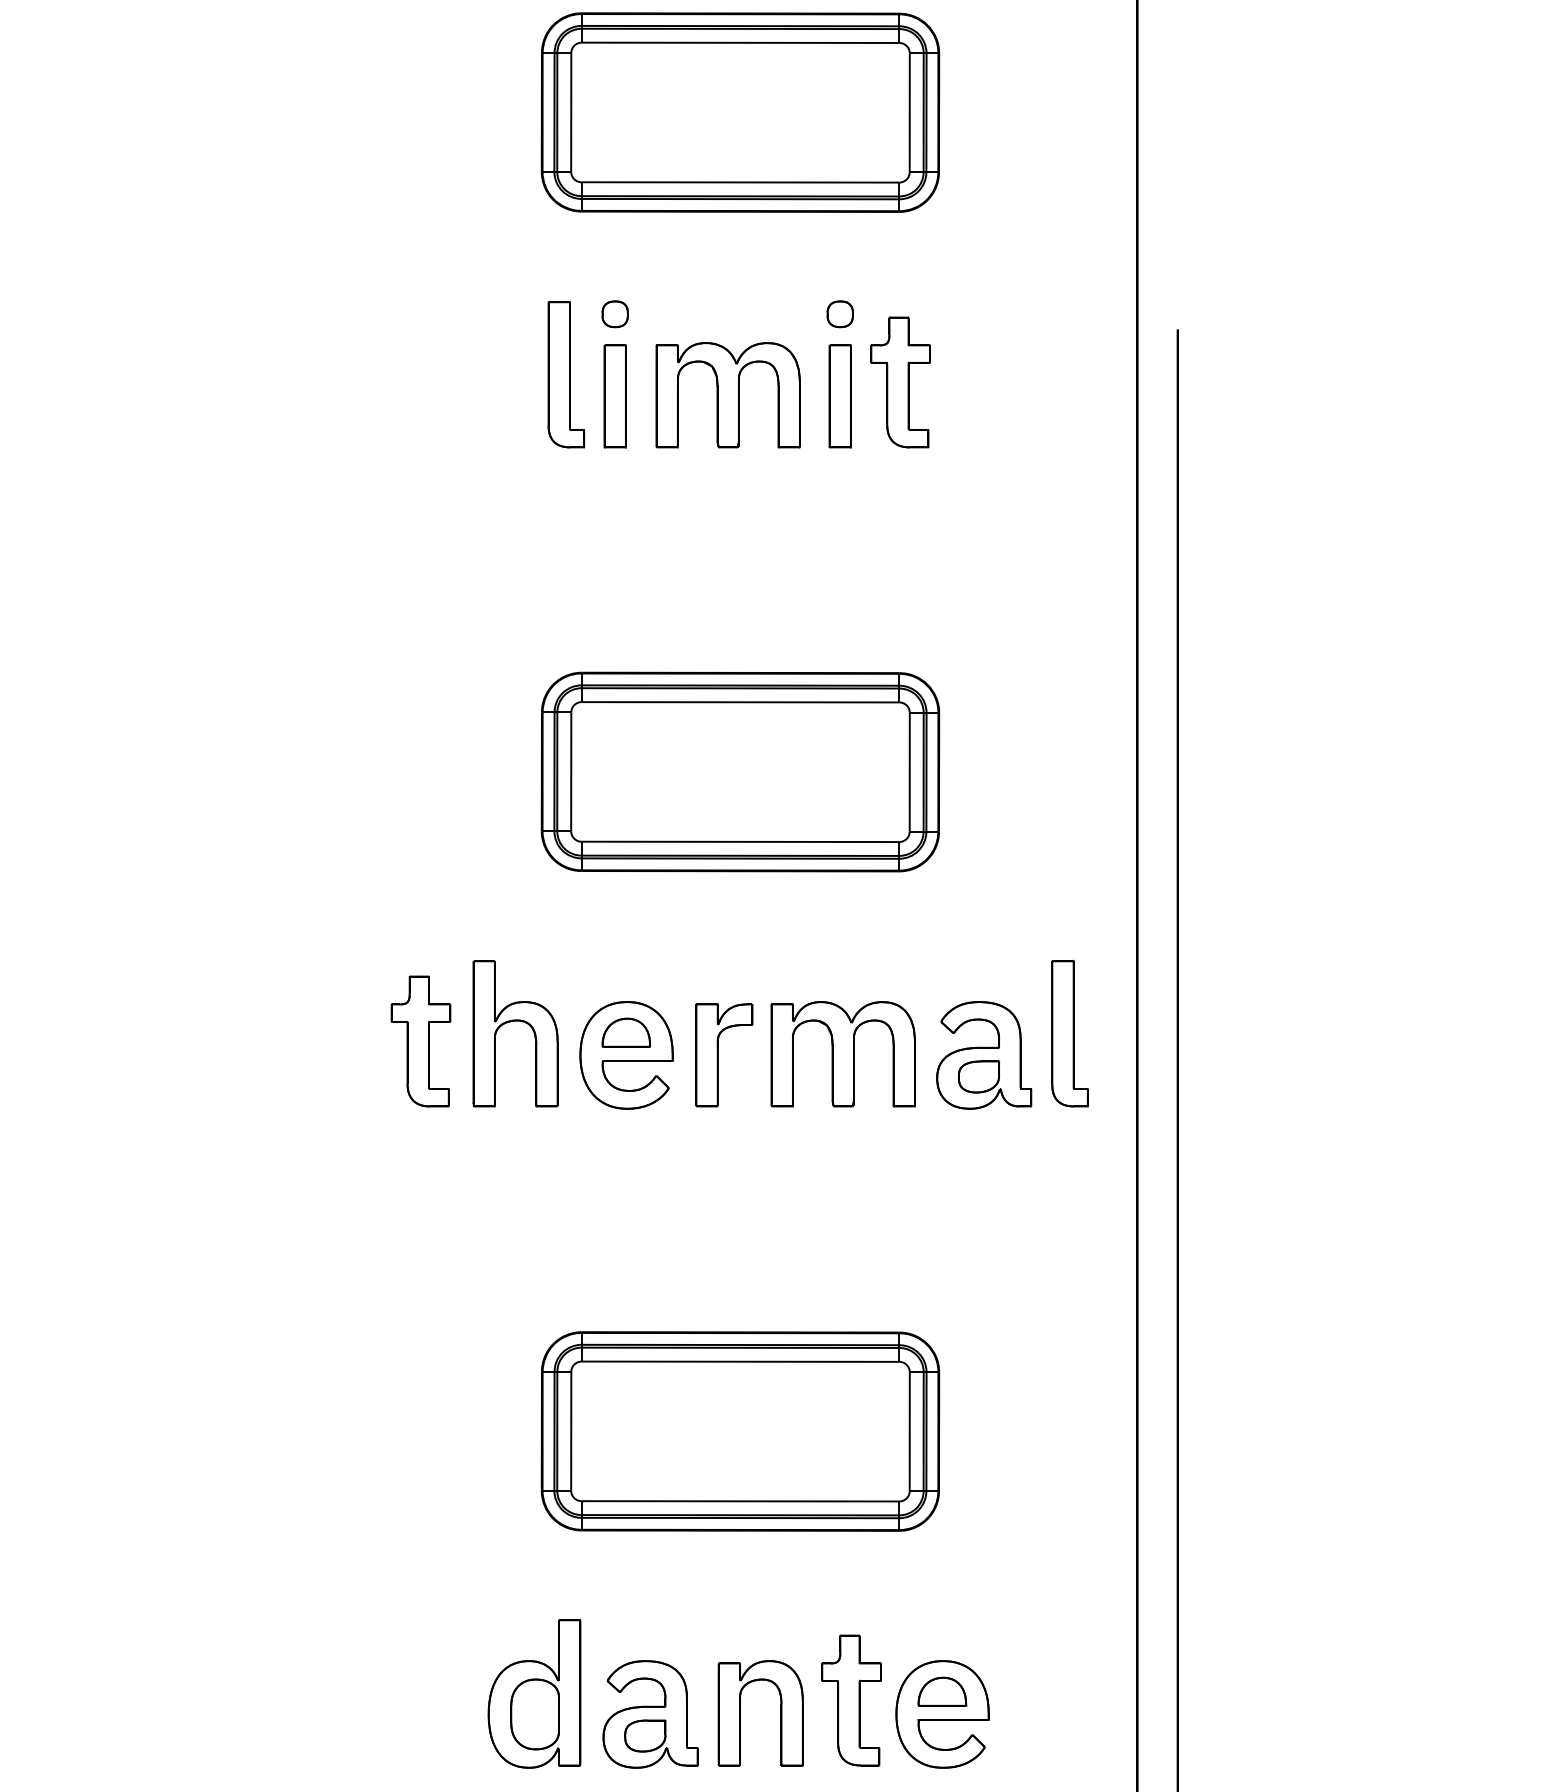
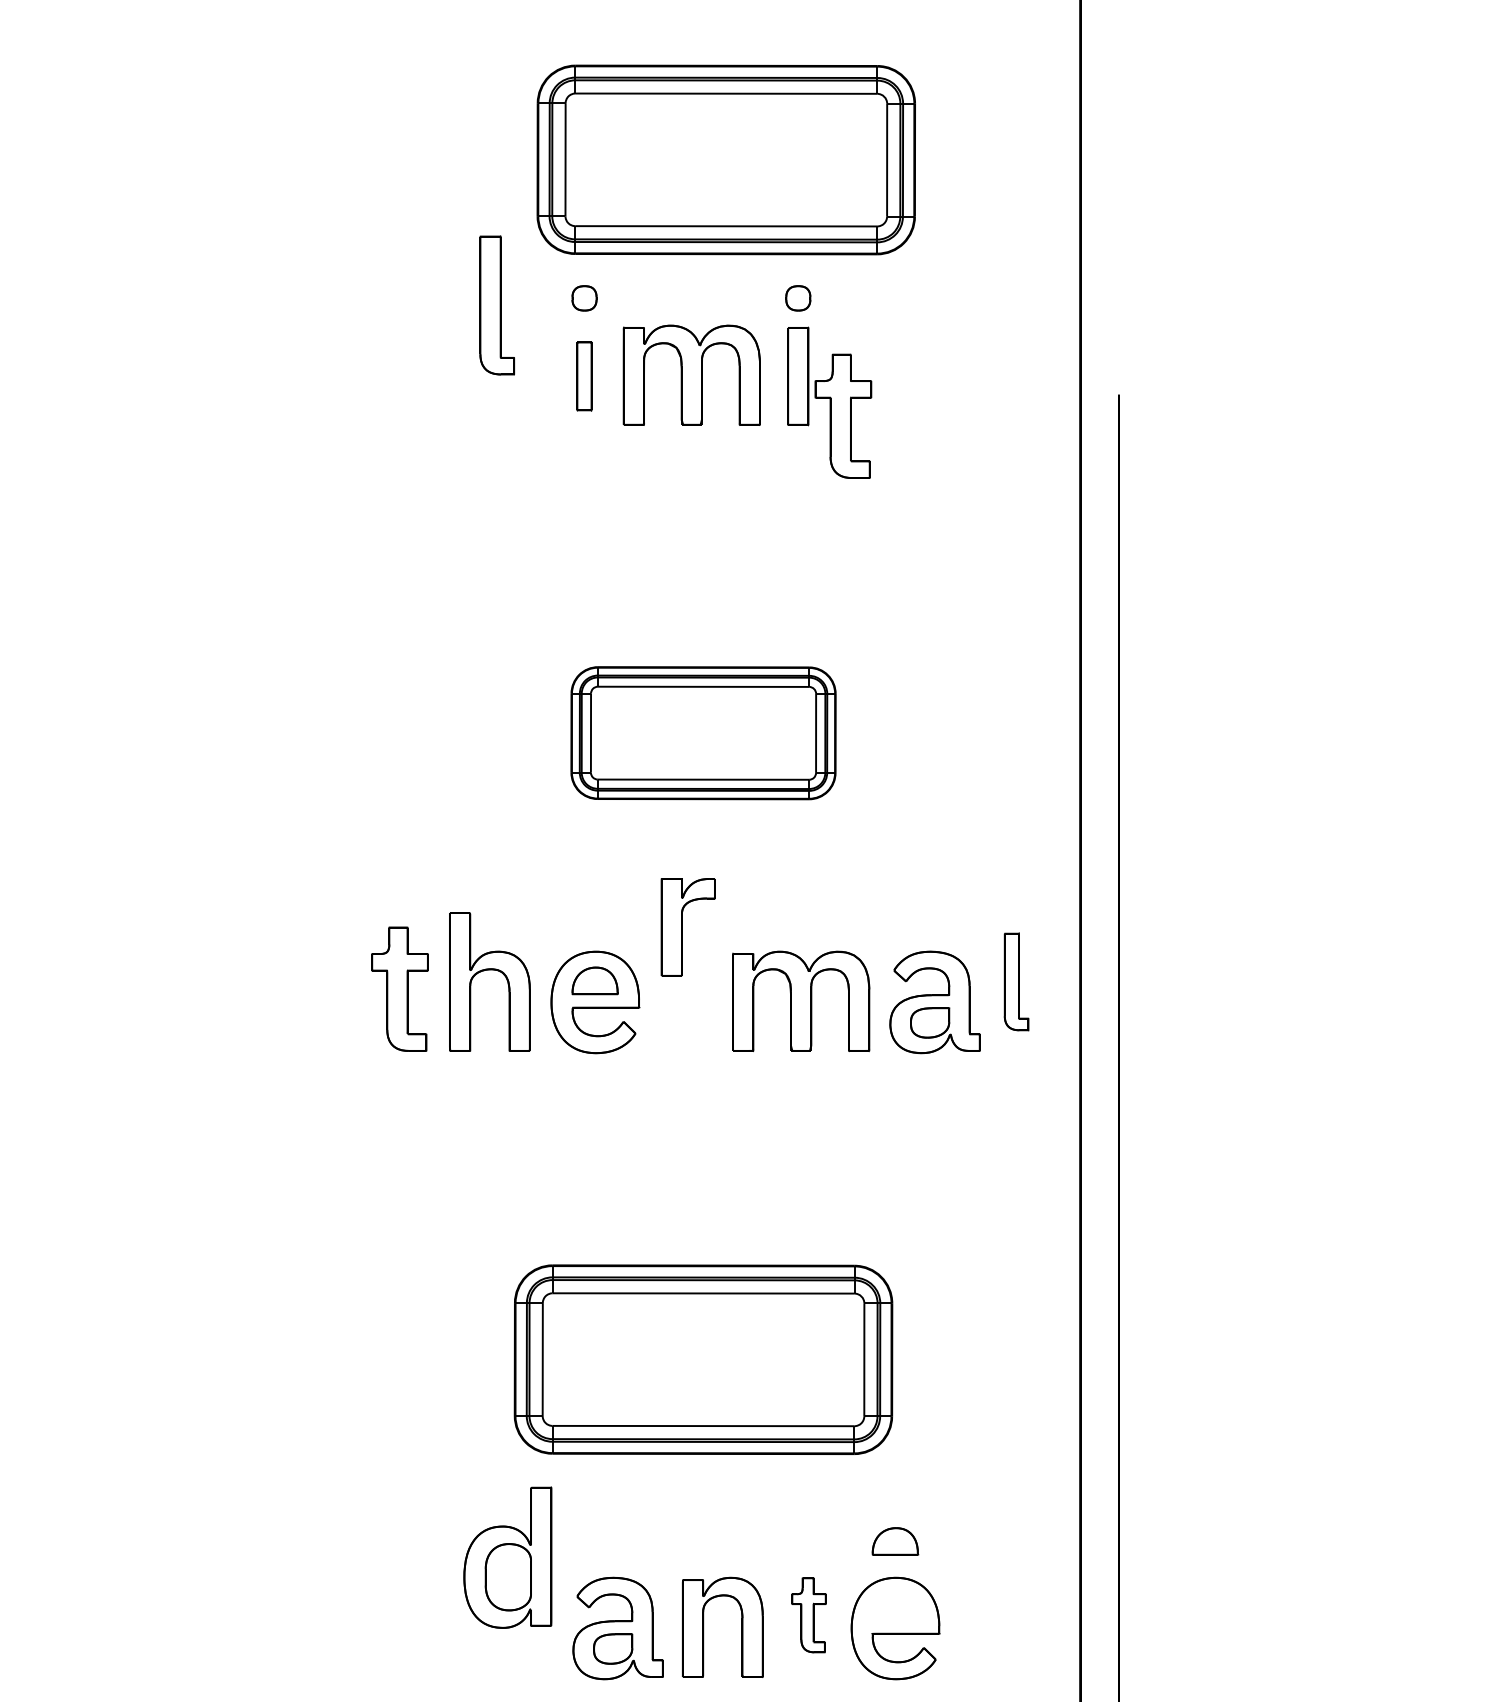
part: (740, 112) -> (726, 159), moved
part: (565, 374) -> (496, 305), moved
part: (900, 382) -> (843, 416), moved
part: (614, 396) -> (583, 376), size x0.7
part: (740, 771) -> (703, 732), size x0.7
part: (1069, 1033) -> (1016, 981), size x0.7
part: (724, 1055) -> (688, 927), moved
part: (942, 1691) -> (895, 1541), moved
part: (534, 1693) -> (507, 1557), moved
part: (851, 1700) -> (809, 1615), size x0.6

